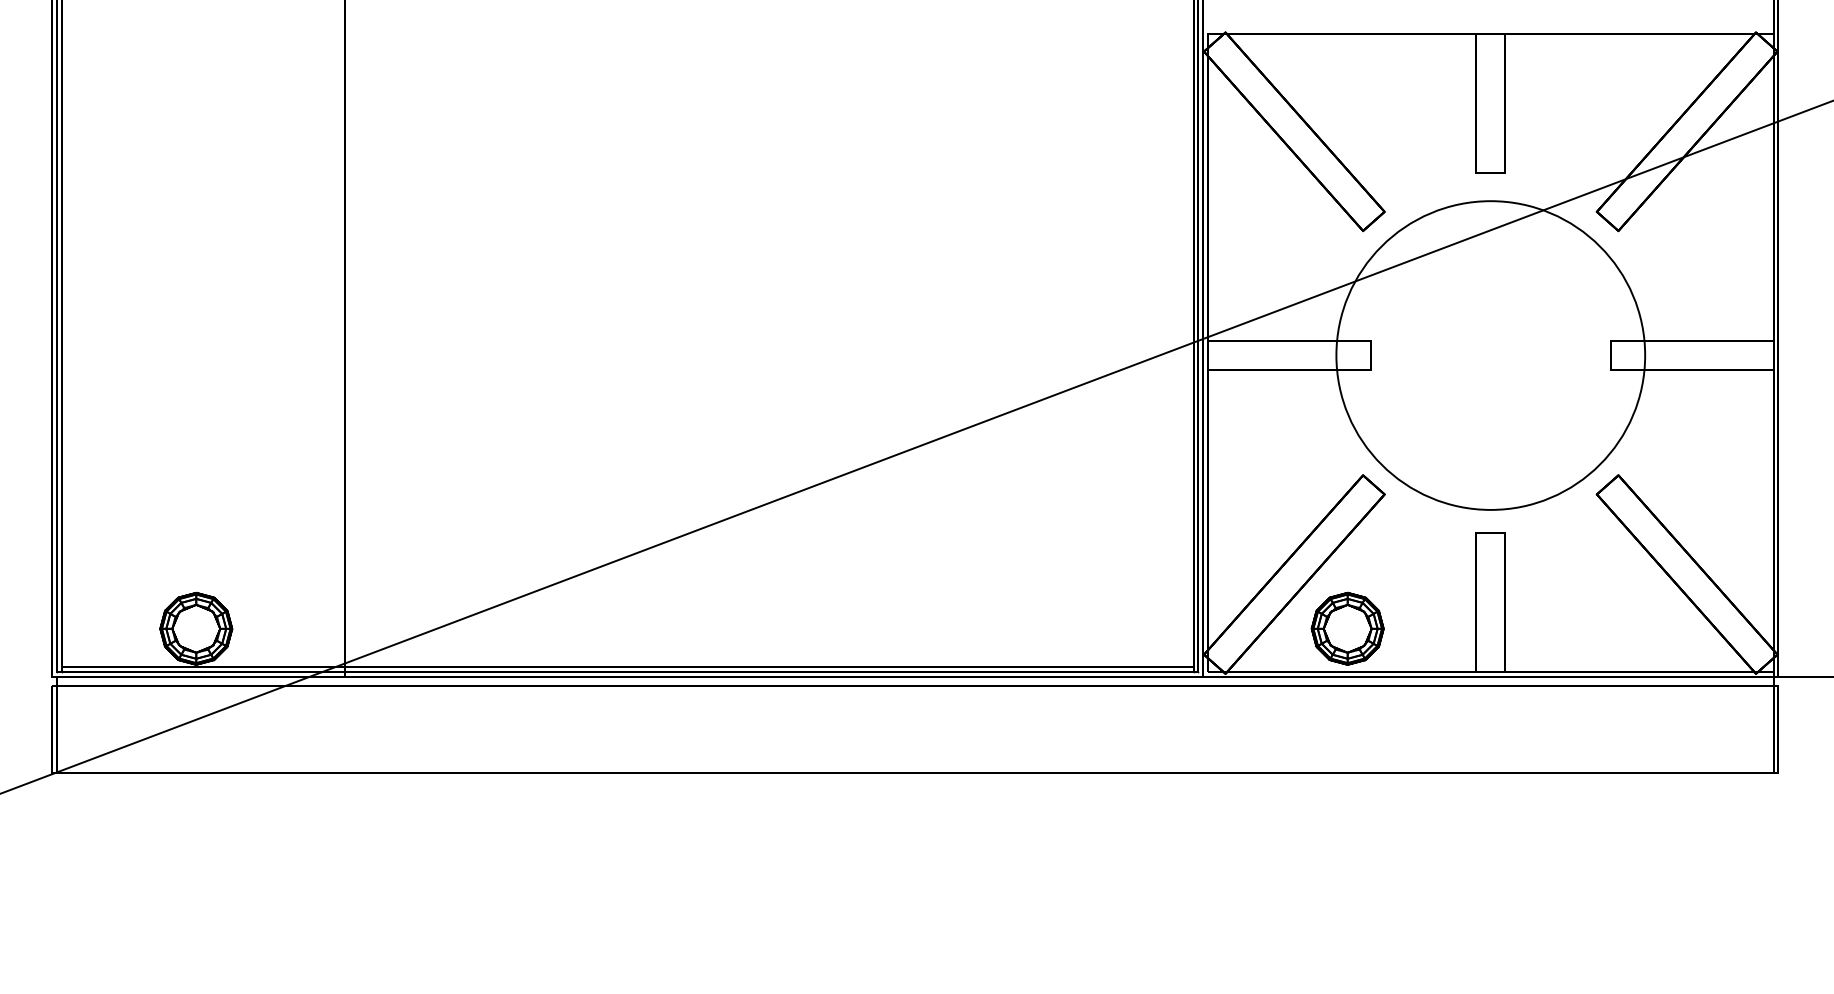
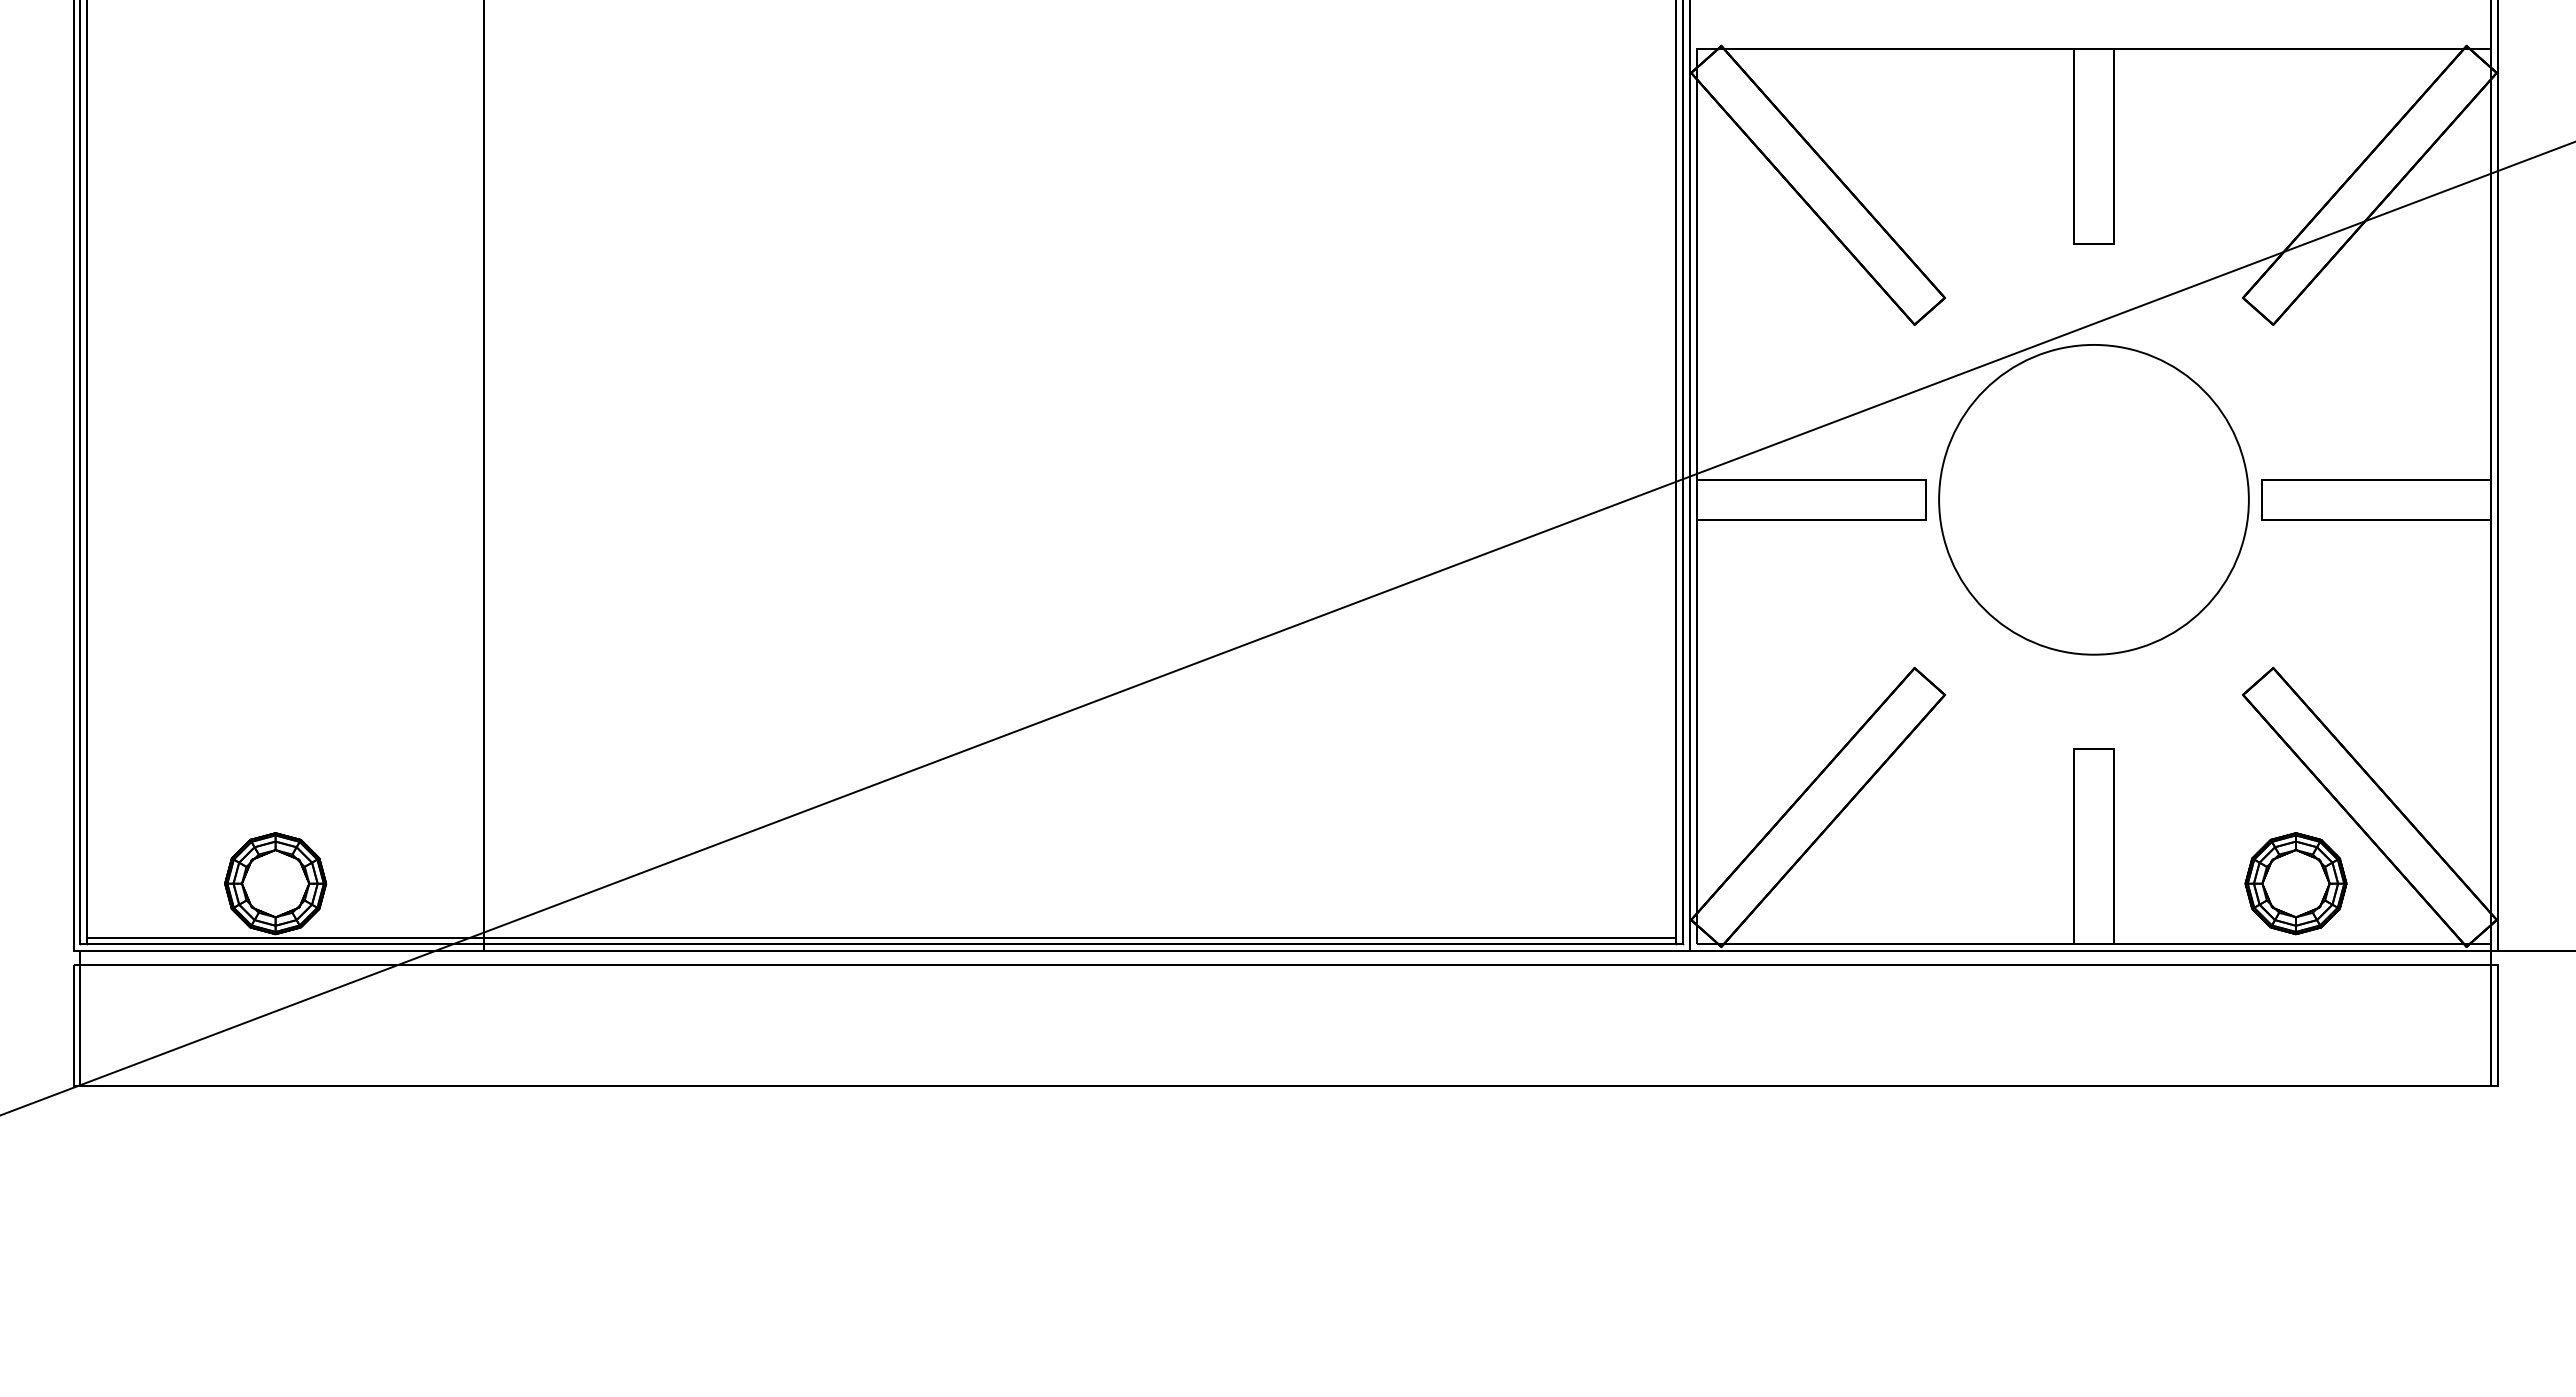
circle: (1490, 355) -> (2093, 499), size x0.71
part: (1347, 628) -> (2295, 883), moved

